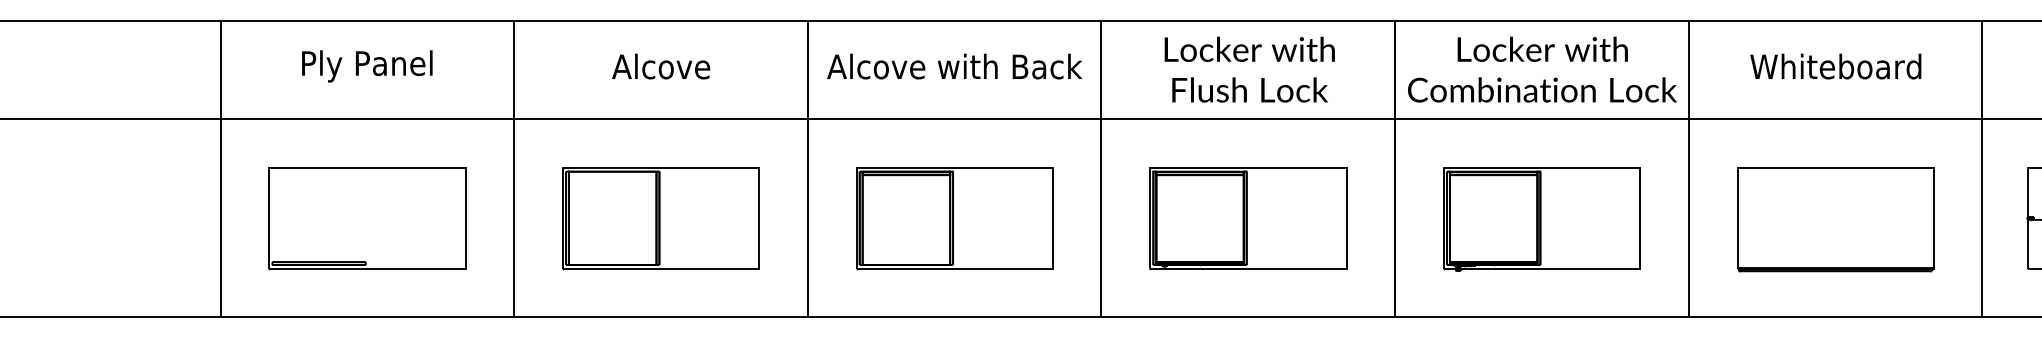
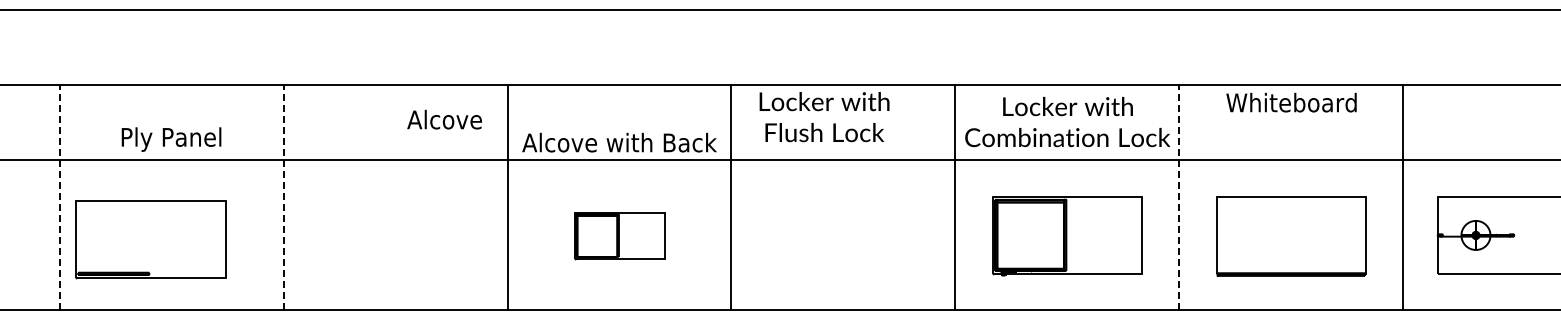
text: (367, 66) -> (171, 139), moved
text: (660, 66) -> (444, 119), moved
text: (954, 66) -> (619, 142), moved
text: (1835, 66) -> (1291, 102), moved
text: (1249, 70) -> (824, 117), moved
line: (220, 168) -> (59, 197), solid -> dashed
line: (514, 168) -> (283, 197), solid -> dashed
line: (1688, 168) -> (1179, 197), solid -> dashed
part: (367, 218) -> (150, 239), moved
part: (660, 218) -> (395, 235), removed
part: (954, 218) -> (619, 235), size x0.6
part: (1248, 218) -> (843, 235), removed

